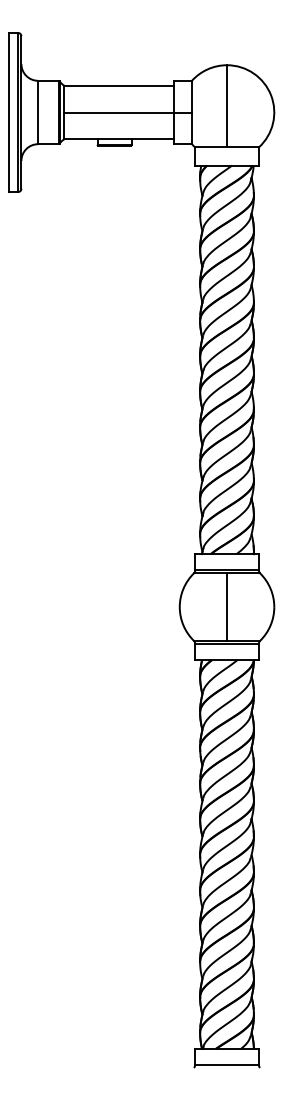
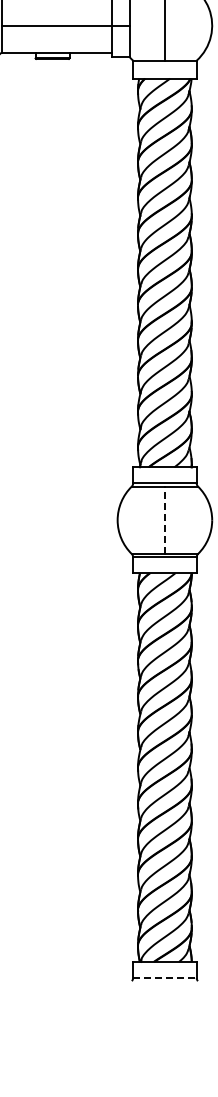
line: (227, 607) -> (165, 520), solid -> dashed
line: (227, 1064) -> (165, 977), solid -> dashed

